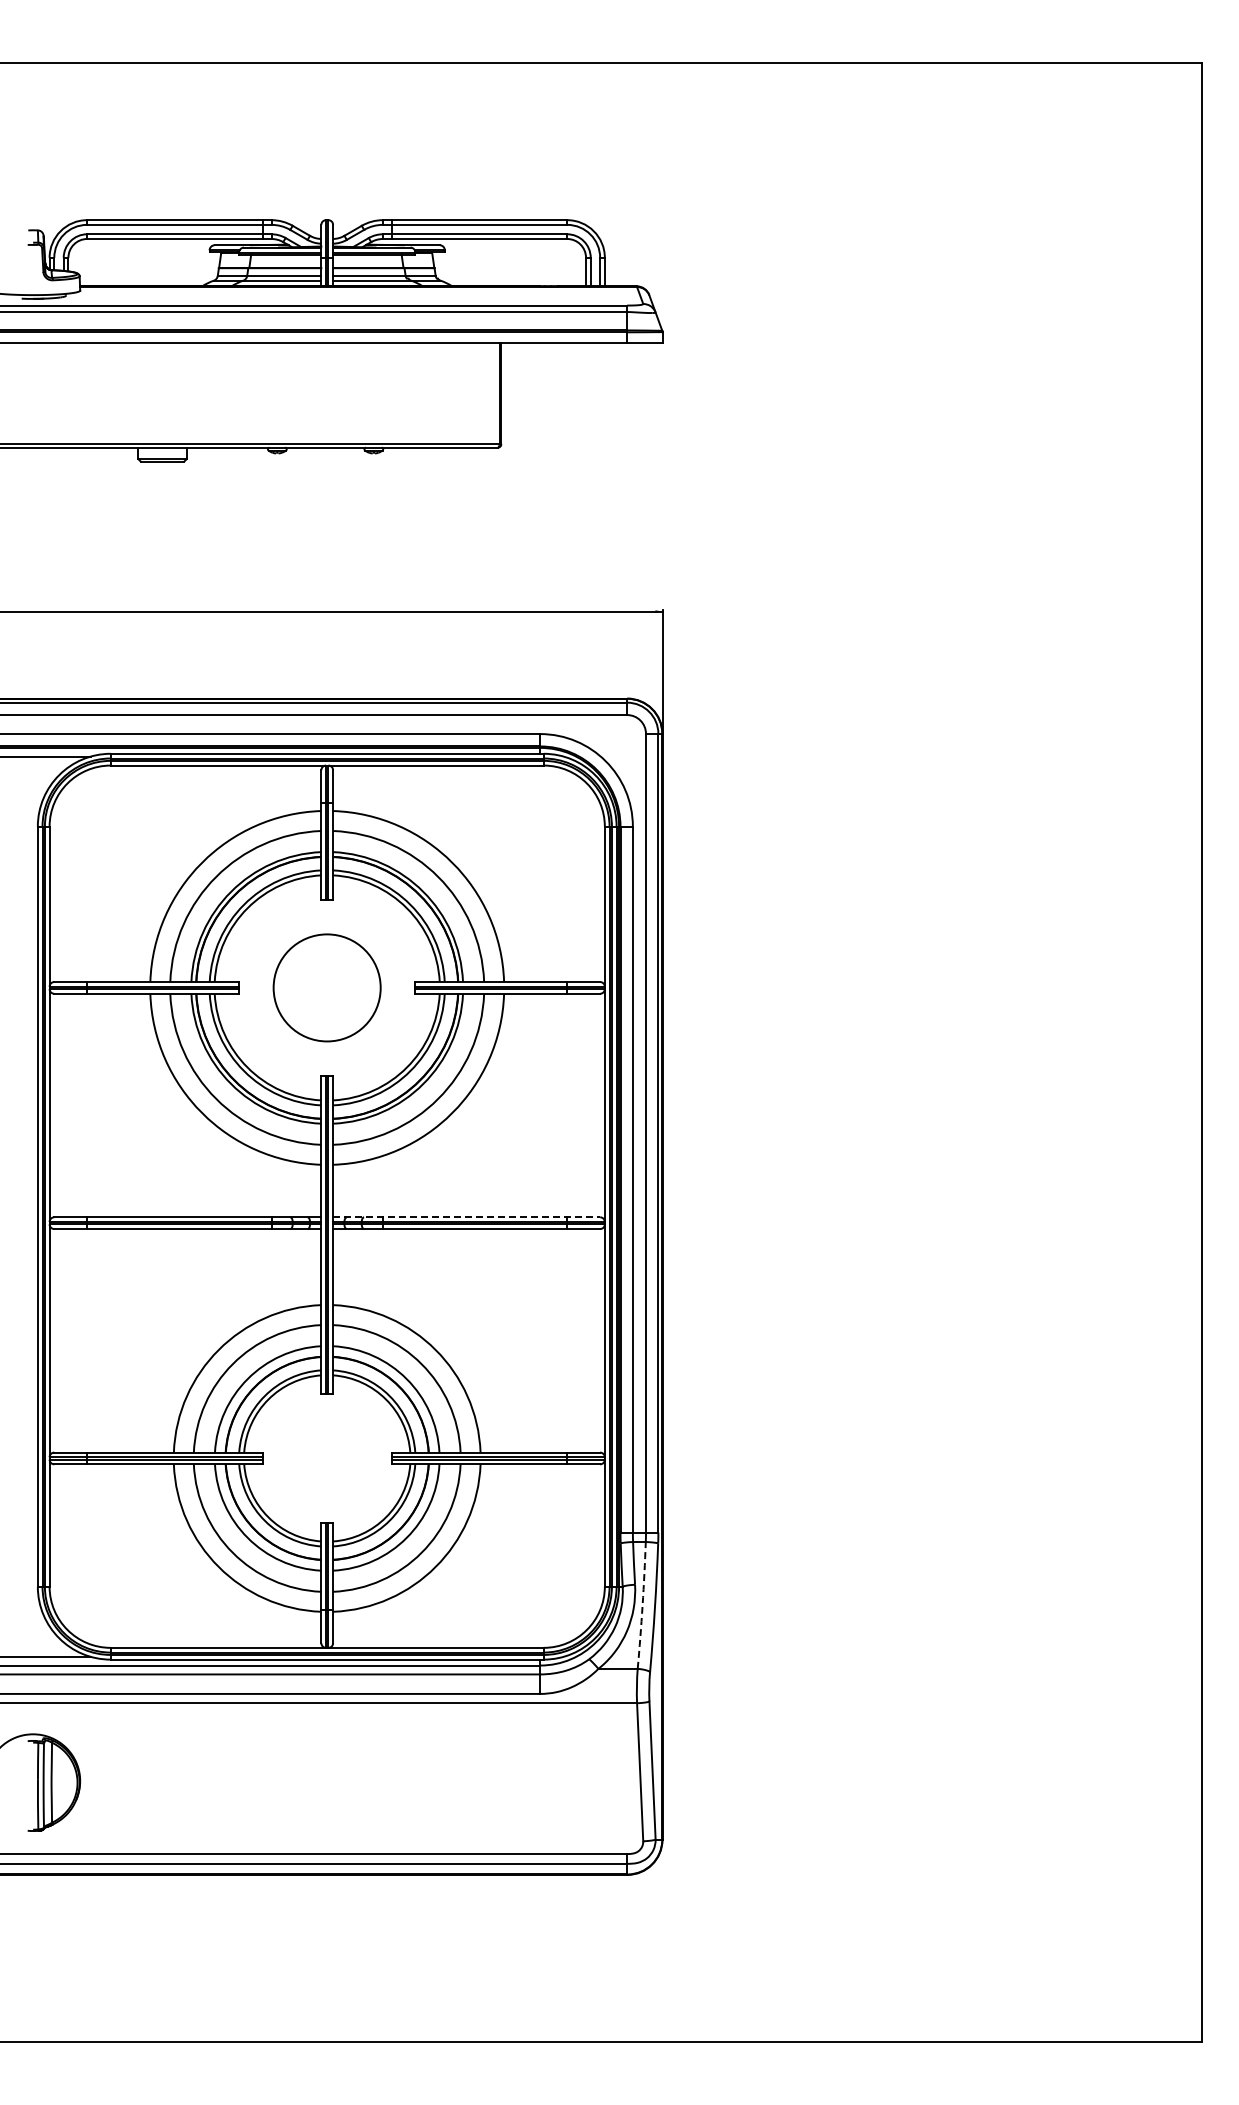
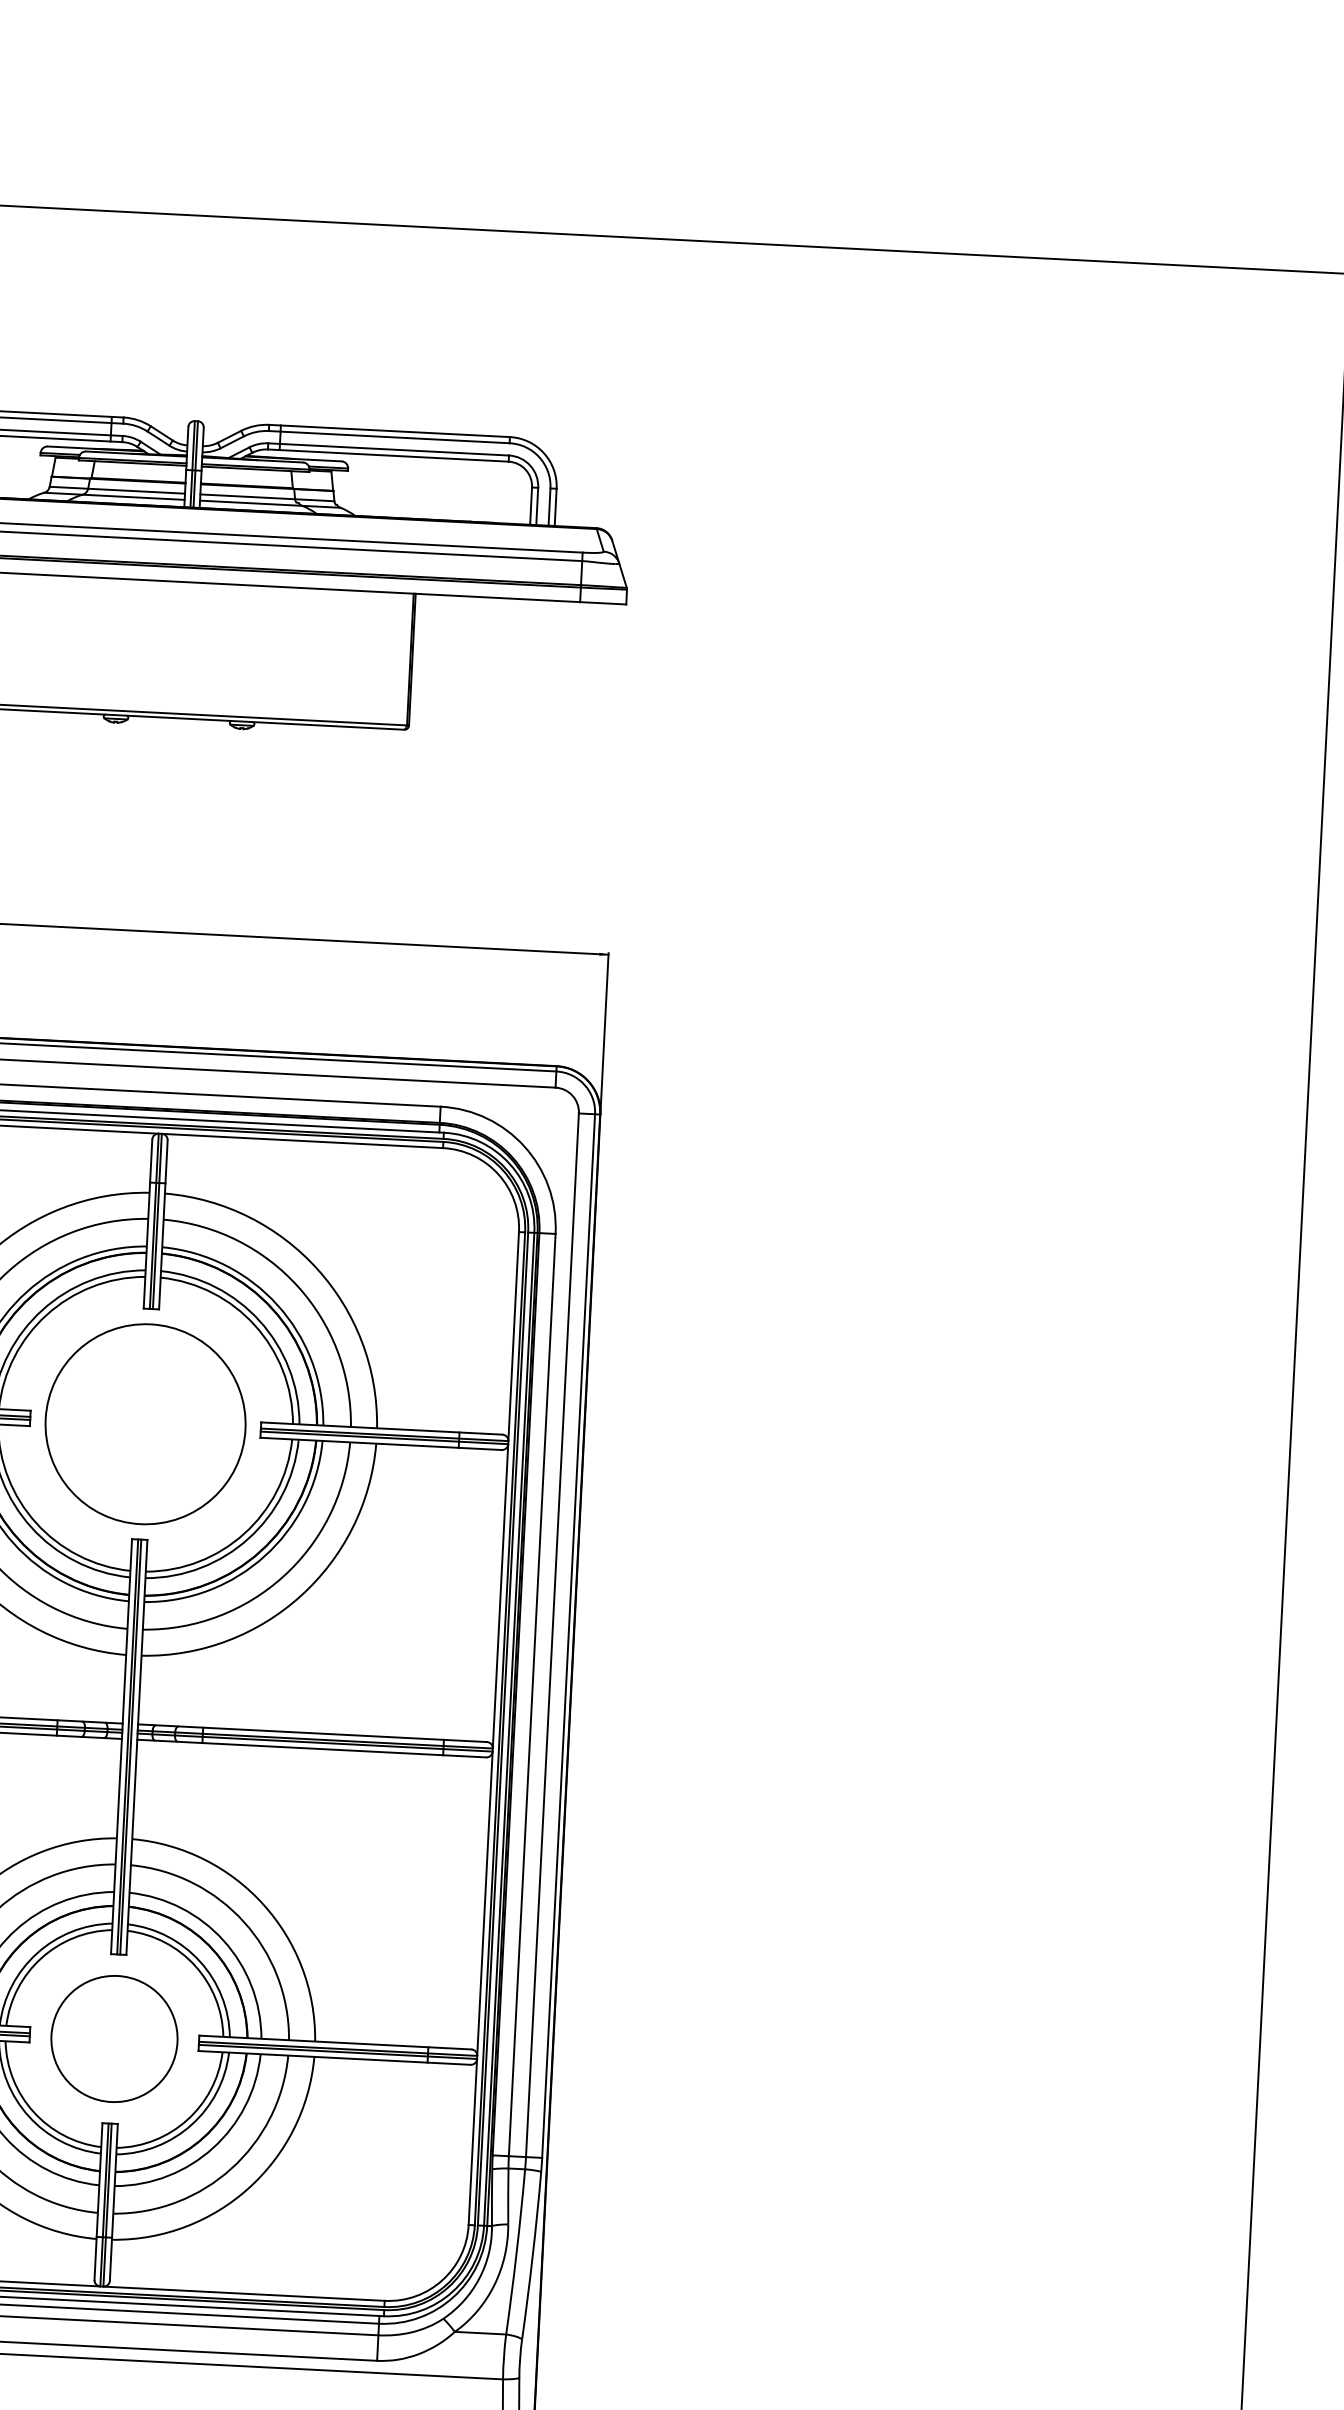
circle: (326, 987) -> (144, 1423), size x1.43
line: (466, 1217) -> (312, 1733), dashed -> solid
circle: (327, 1458) -> (114, 2039), added
arc: (642, 1605) -> (516, 2252), dashed -> solid

